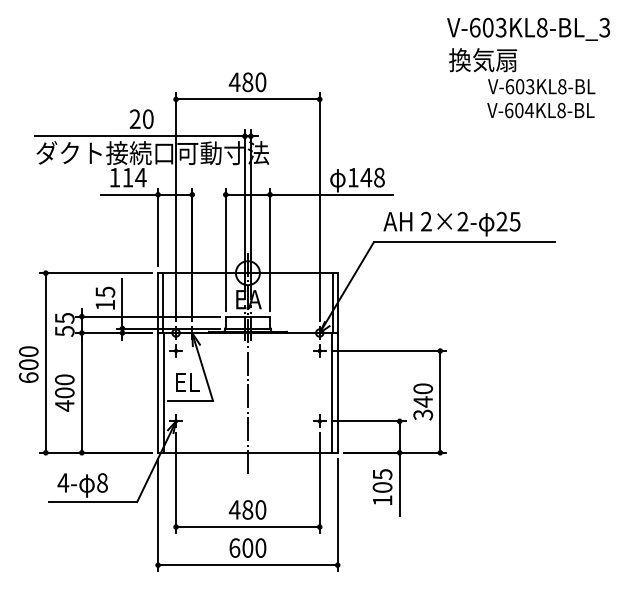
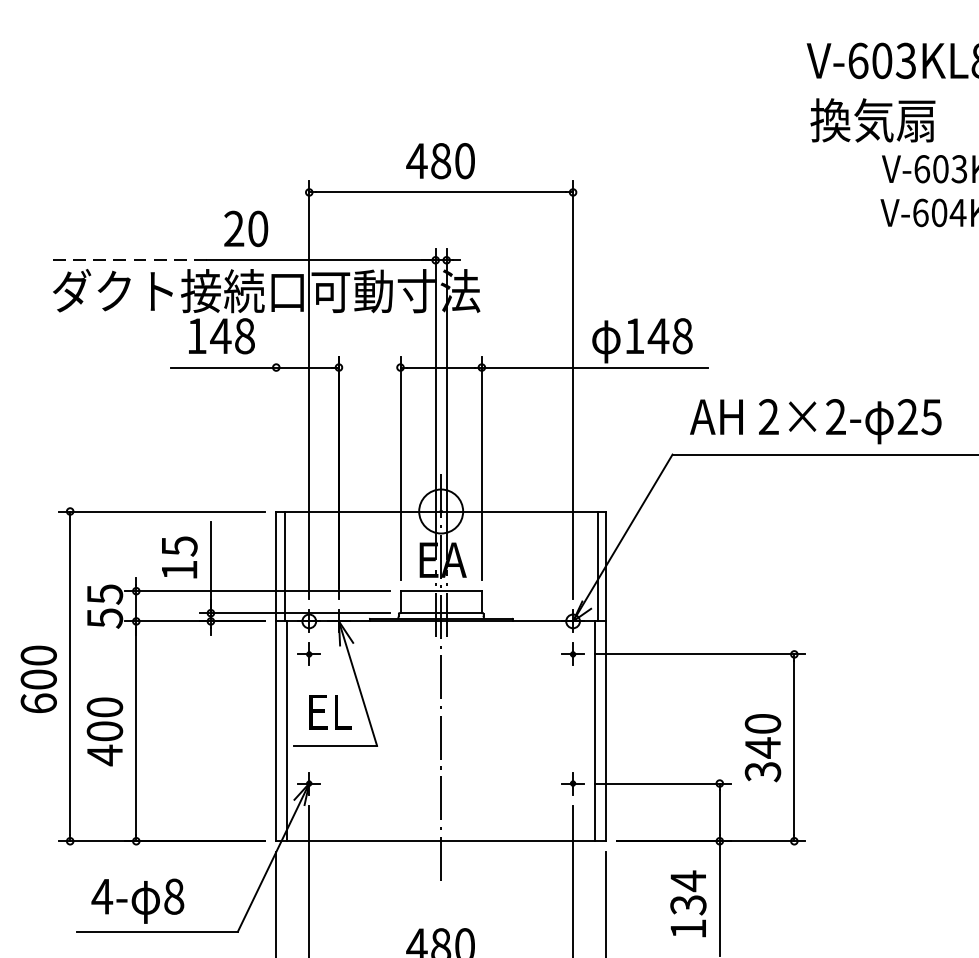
line: (77, 136) -> (128, 260), solid -> dashed
text: (134, 177) -> (232, 335), 114 -> 148
line: (158, 227) -> (277, 427), removed
text: (382, 480) -> (688, 892), 105 -> 134

